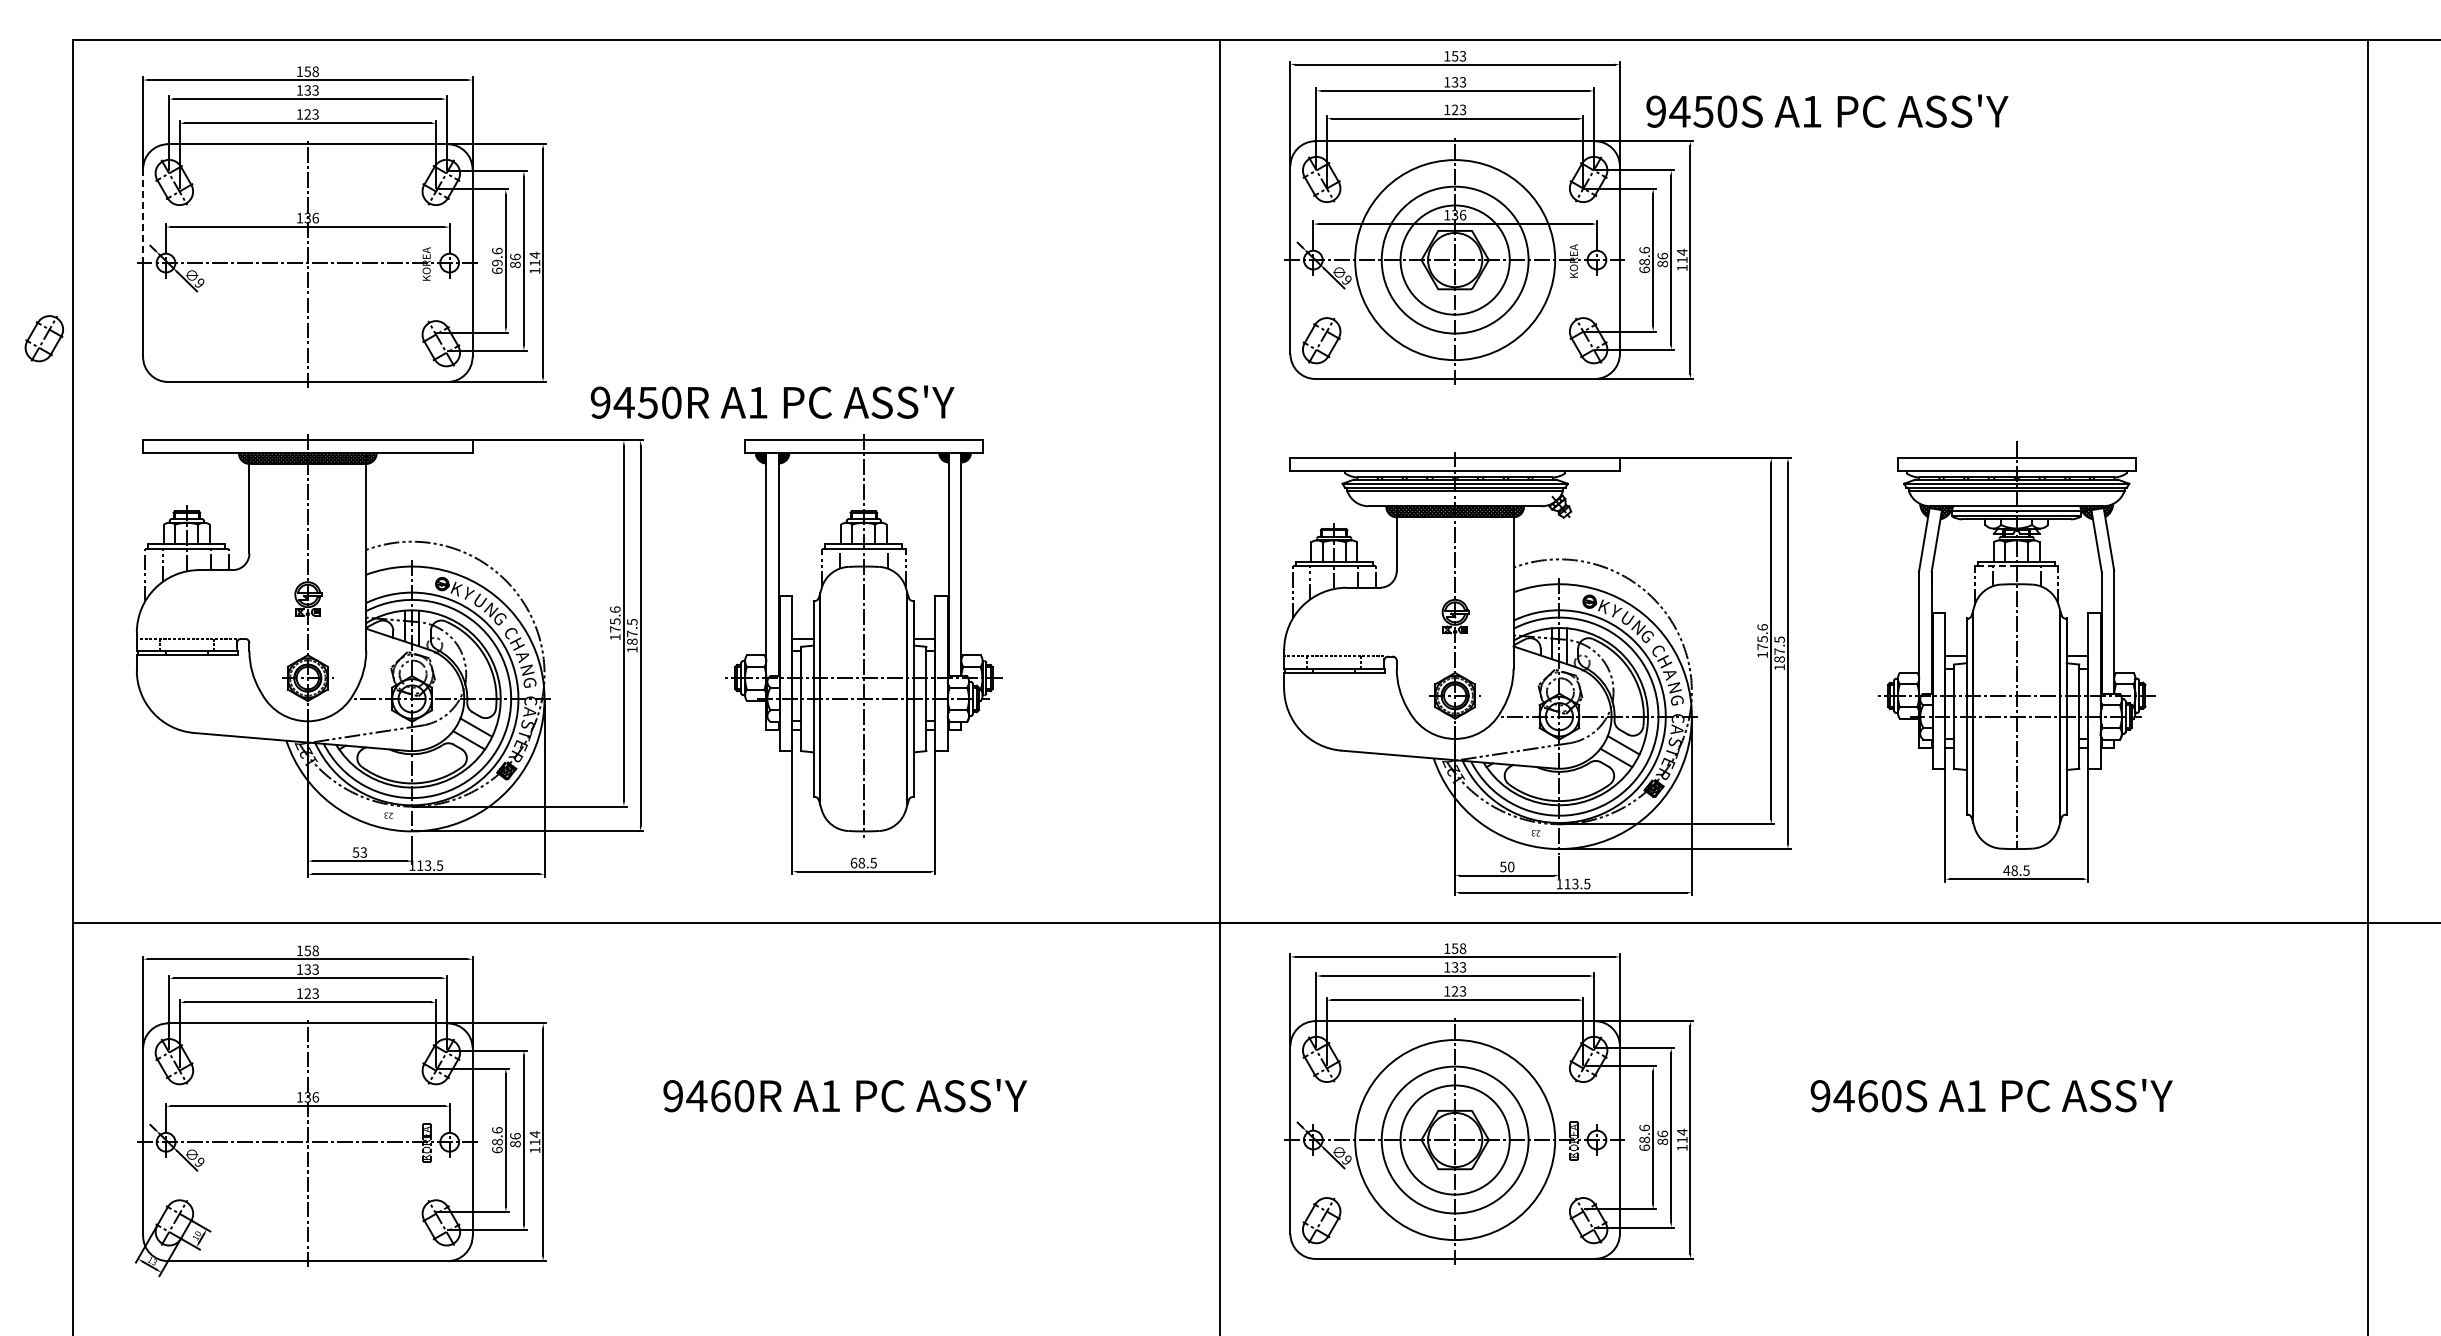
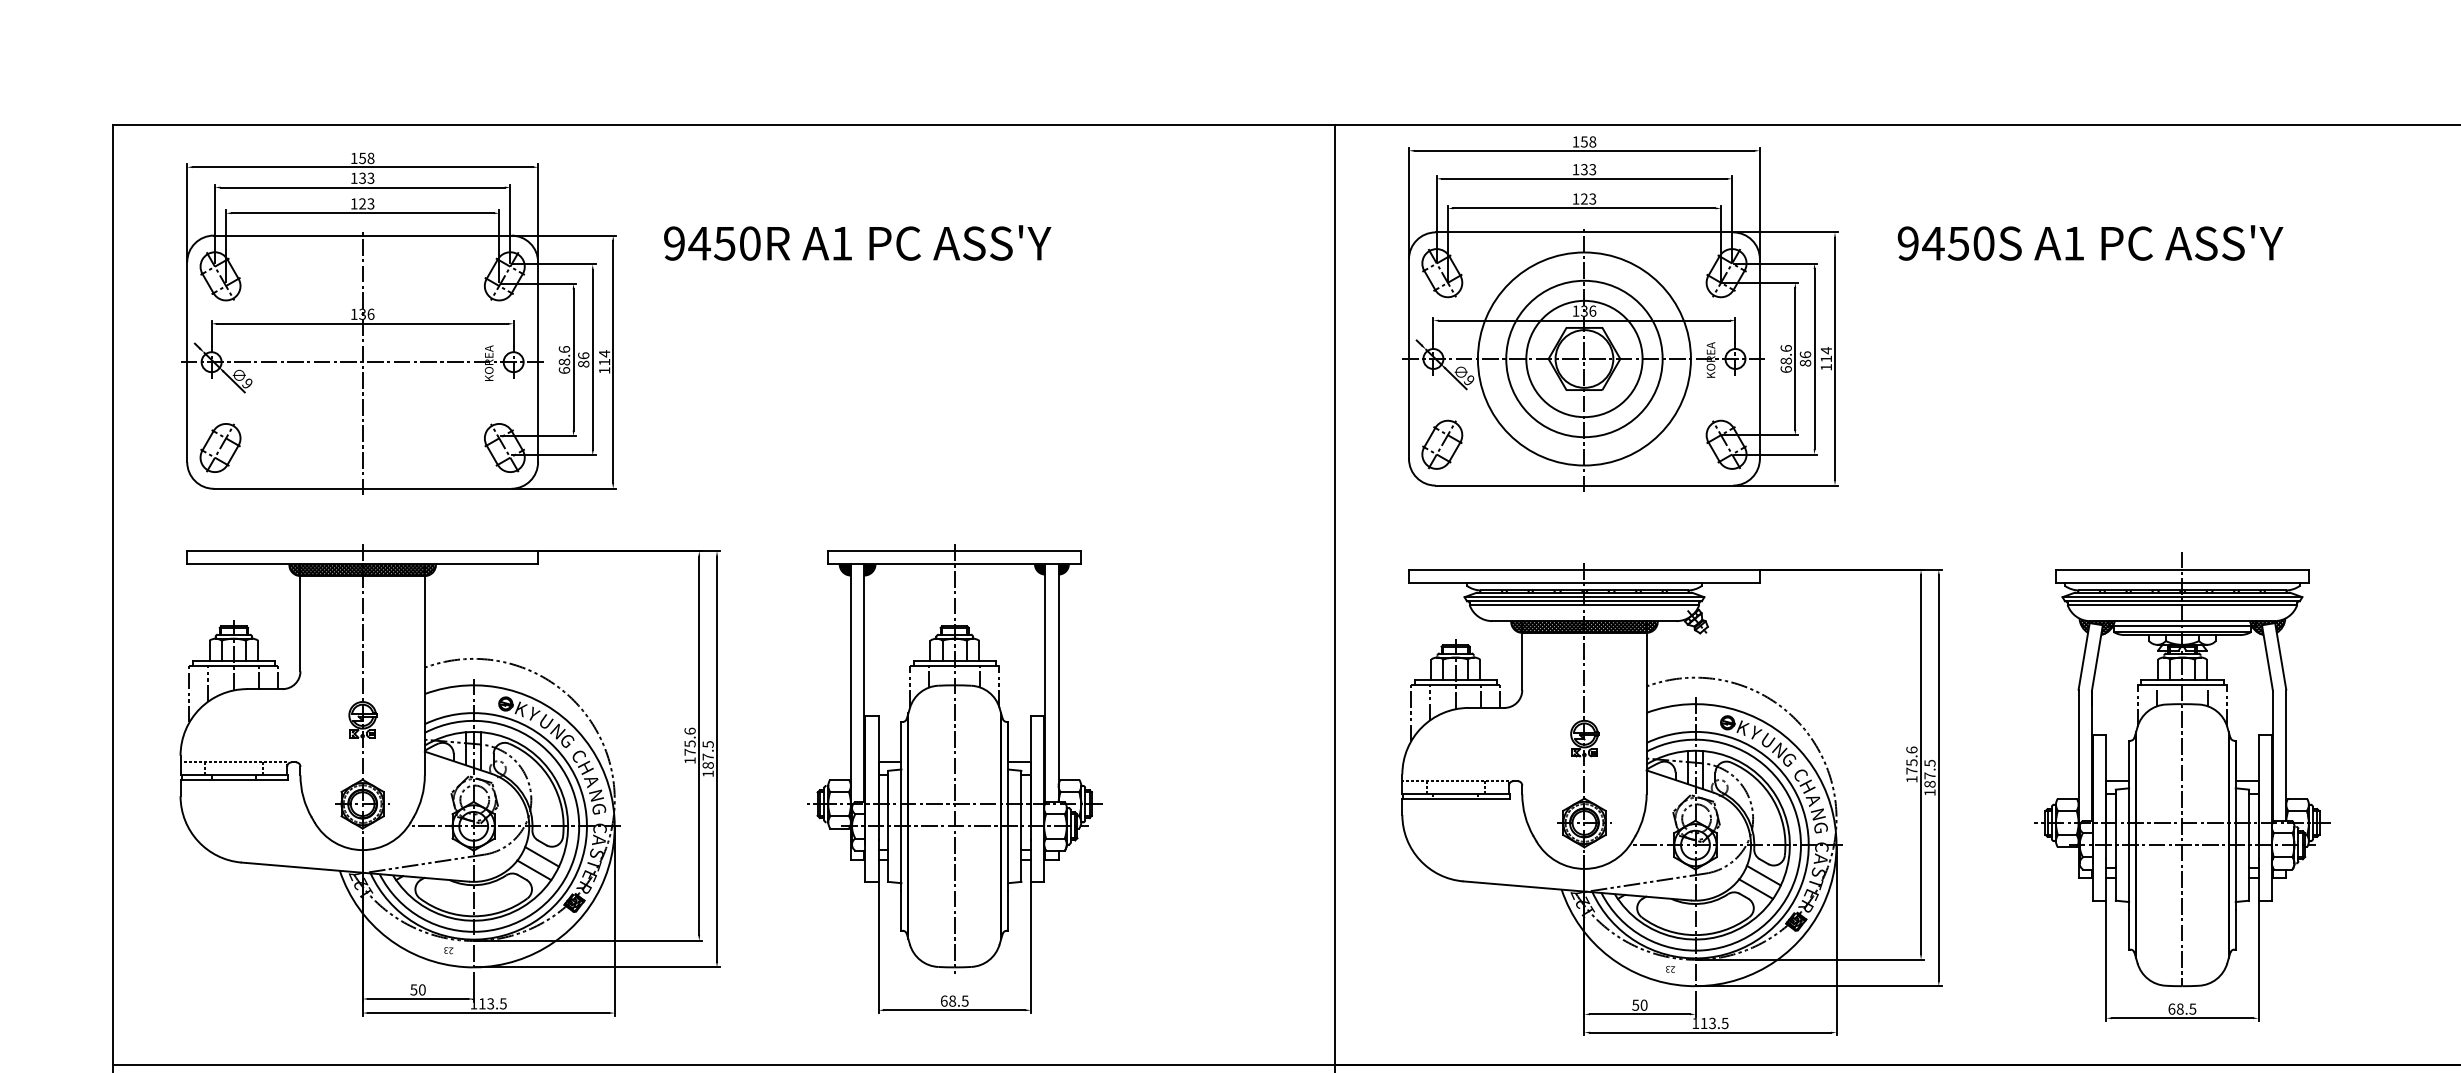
text: (1462, 56) -> (1592, 142), 153 -> 158
text: (1827, 110) -> (2090, 242), moved
line: (143, 216) -> (187, 312), dashed -> solid
text: (497, 262) -> (564, 361), 69.6 -> 68.6
part: (43, 338) -> (219, 447), moved
text: (772, 401) -> (857, 242), moved
line: (1996, 566) -> (2160, 685), dashed -> solid
text: (363, 852) -> (421, 989), 53 -> 50
text: (2006, 870) -> (2171, 1009), 48.5 -> 68.5

